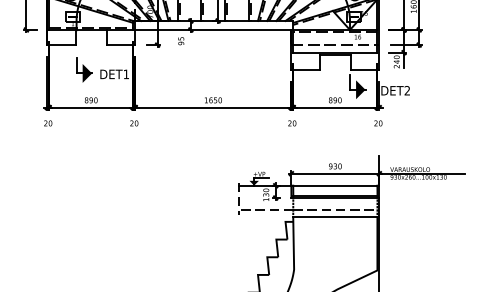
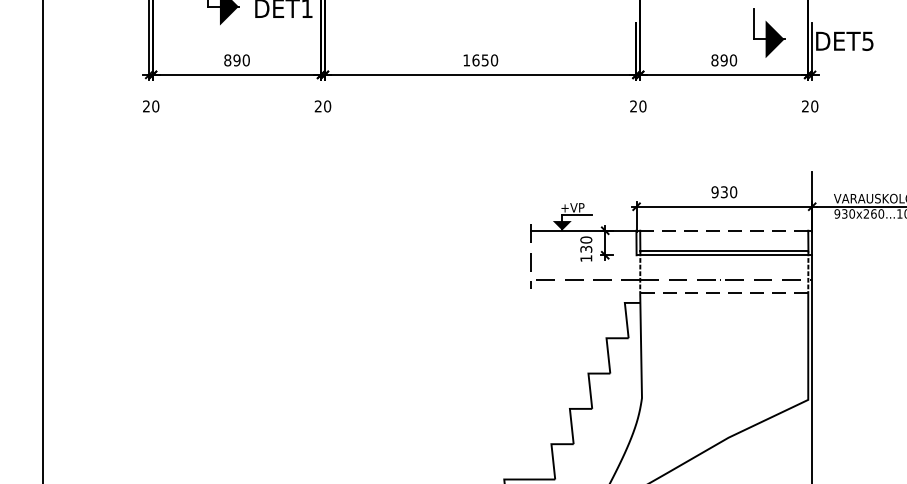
text: (407, 90) -> (868, 40), DET2 -> DET5
line: (335, 185) -> (724, 230), solid -> dashed
line: (334, 216) -> (722, 292), solid -> dashed

